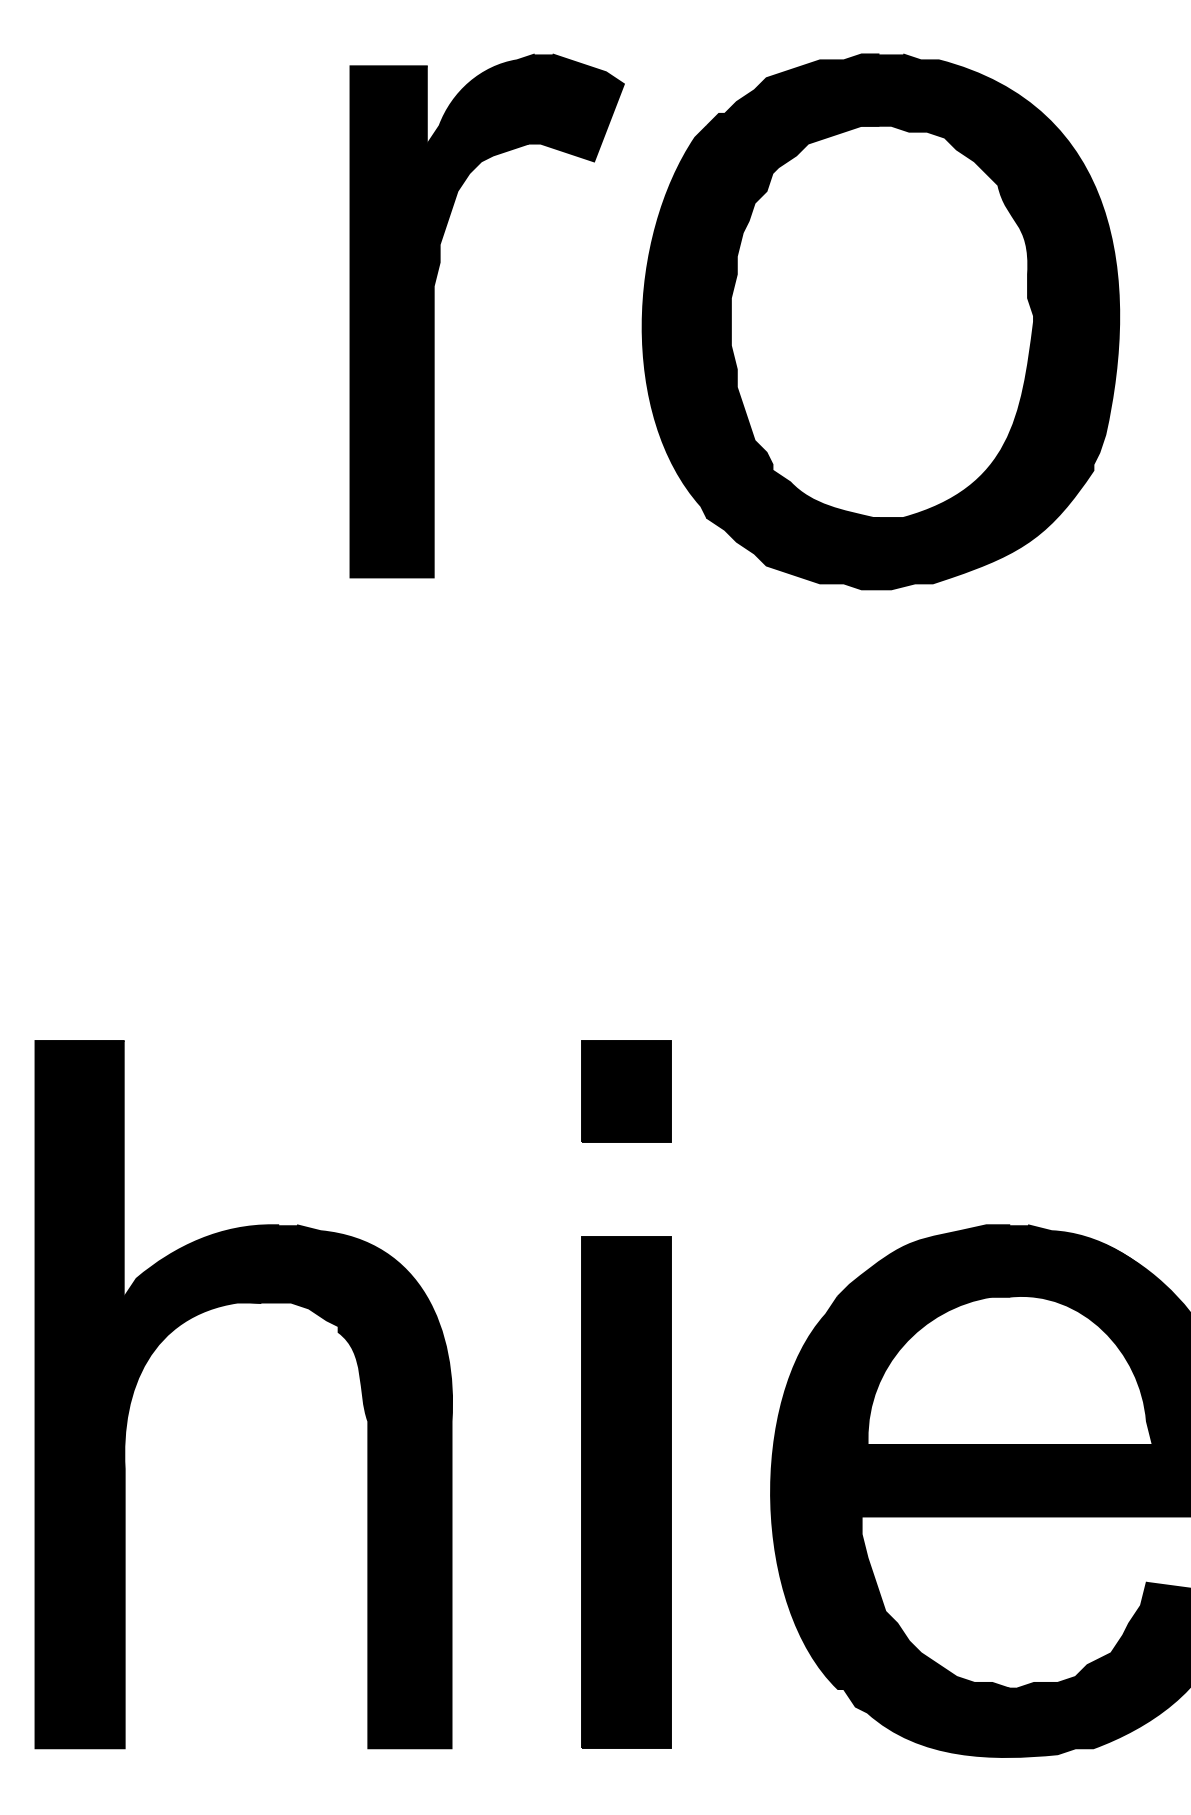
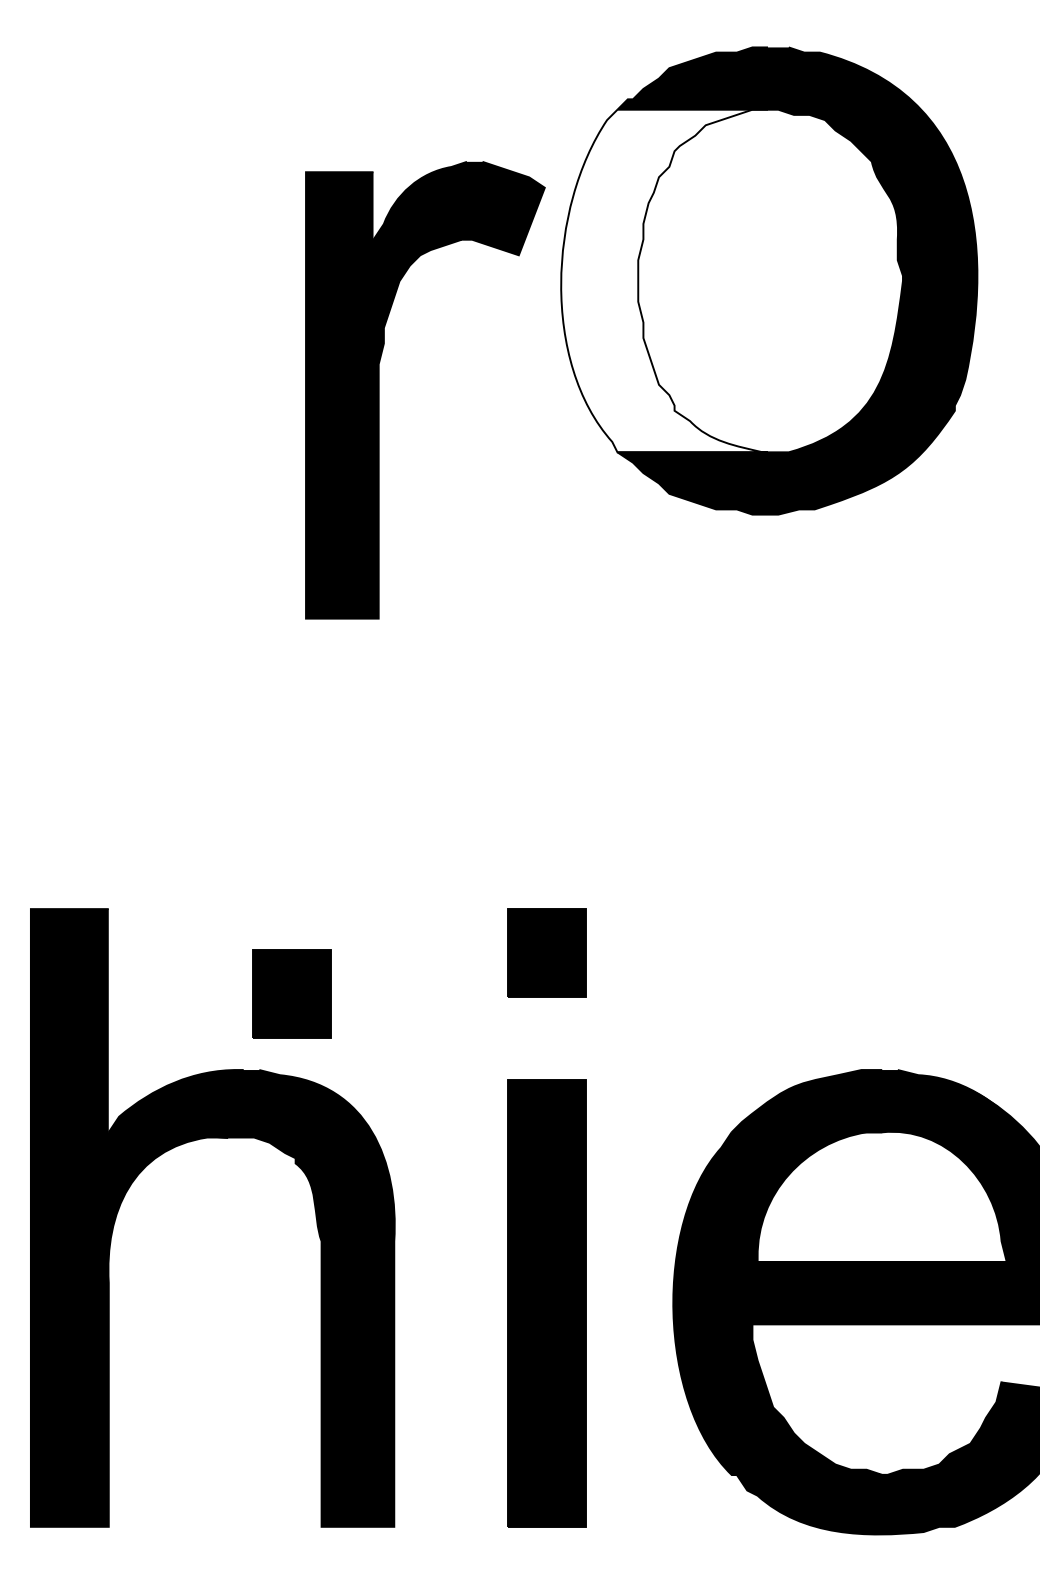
part: (434, 315) -> (379, 389), moved
fill: (760, 321) -> (664, 280), removed
part: (334, 1138) -> (292, 994), added

